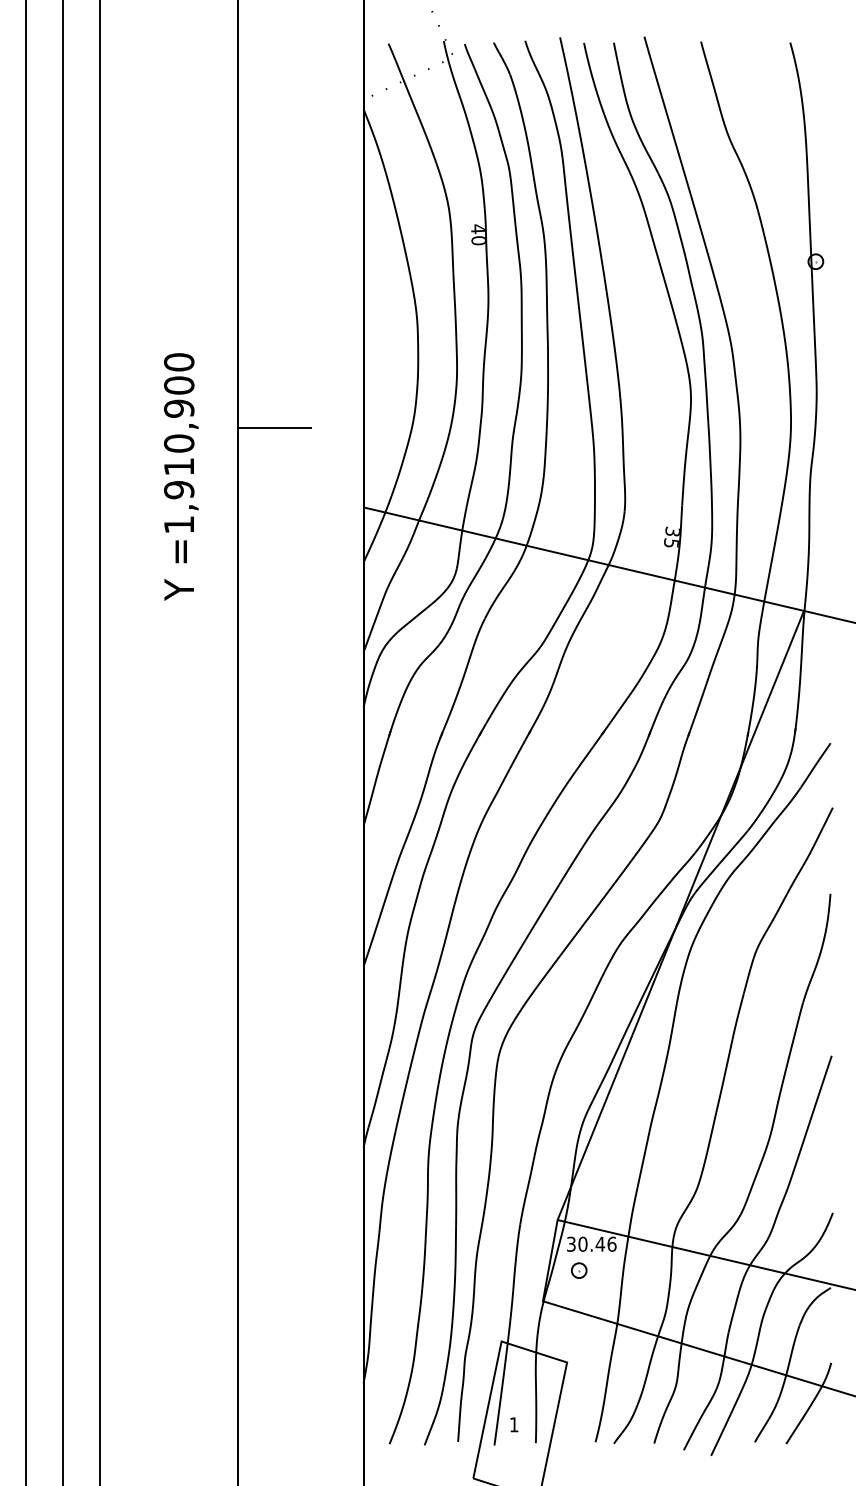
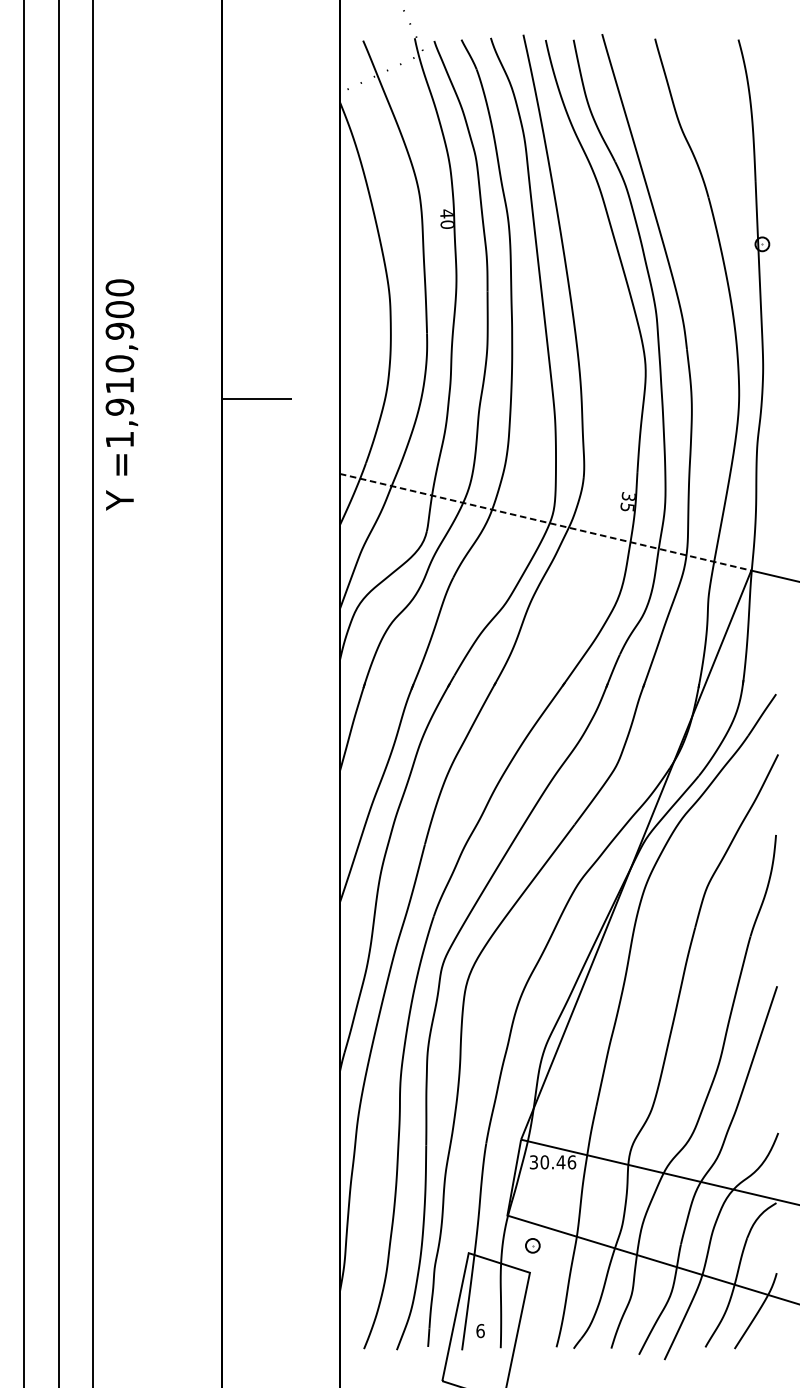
text: (181, 476) -> (122, 394), moved
line: (584, 559) -> (546, 522), solid -> dashed
part: (578, 1270) -> (532, 1245), moved
text: (513, 1424) -> (479, 1330), 1 -> 6

